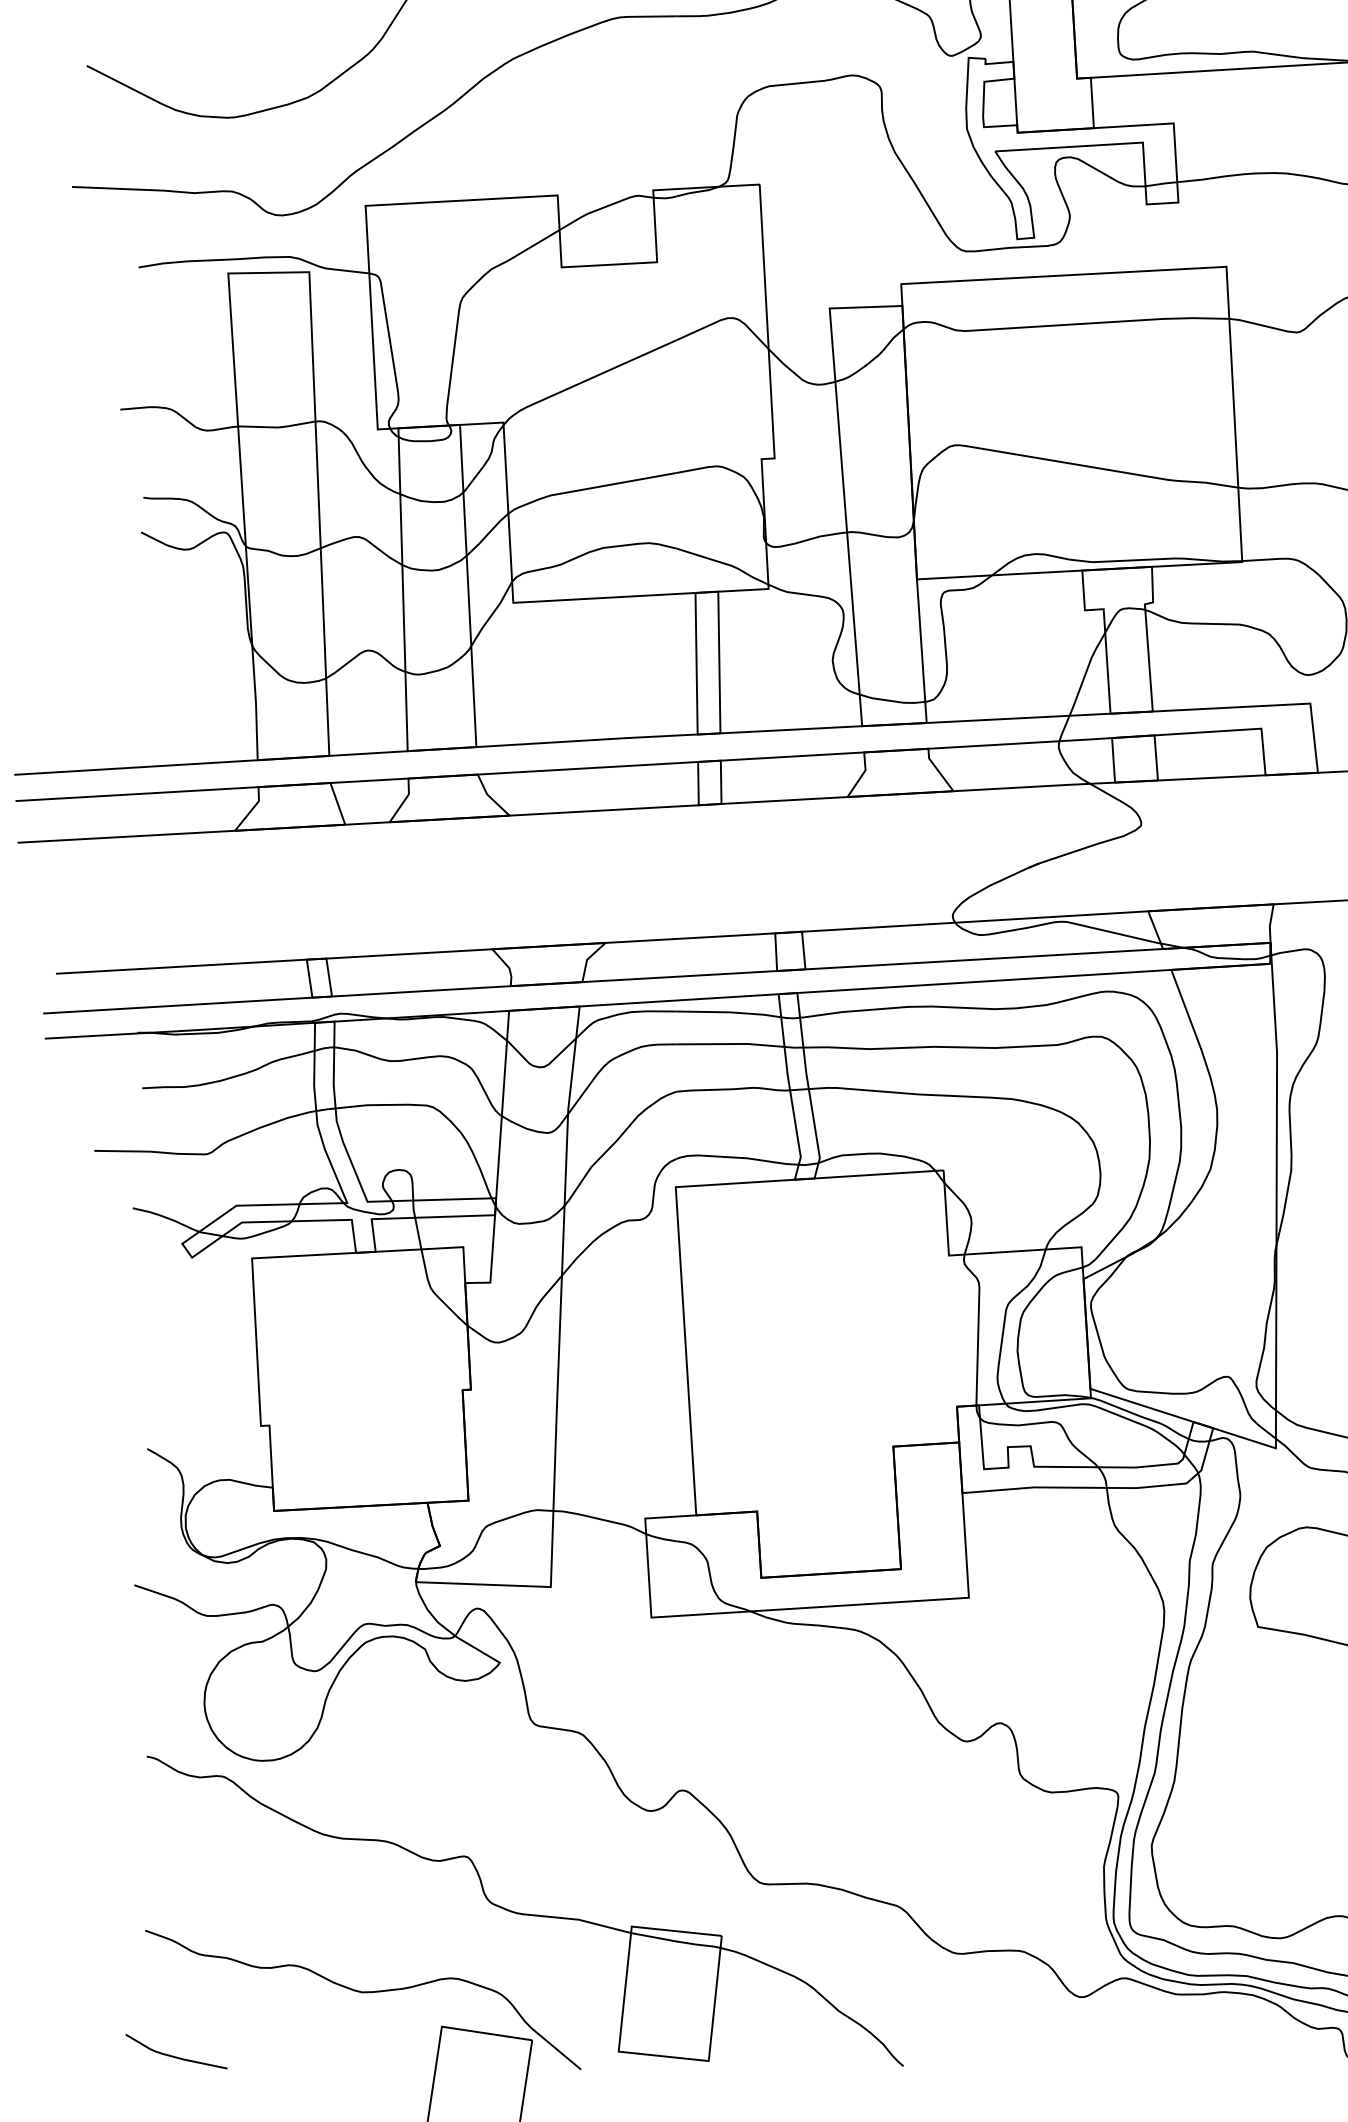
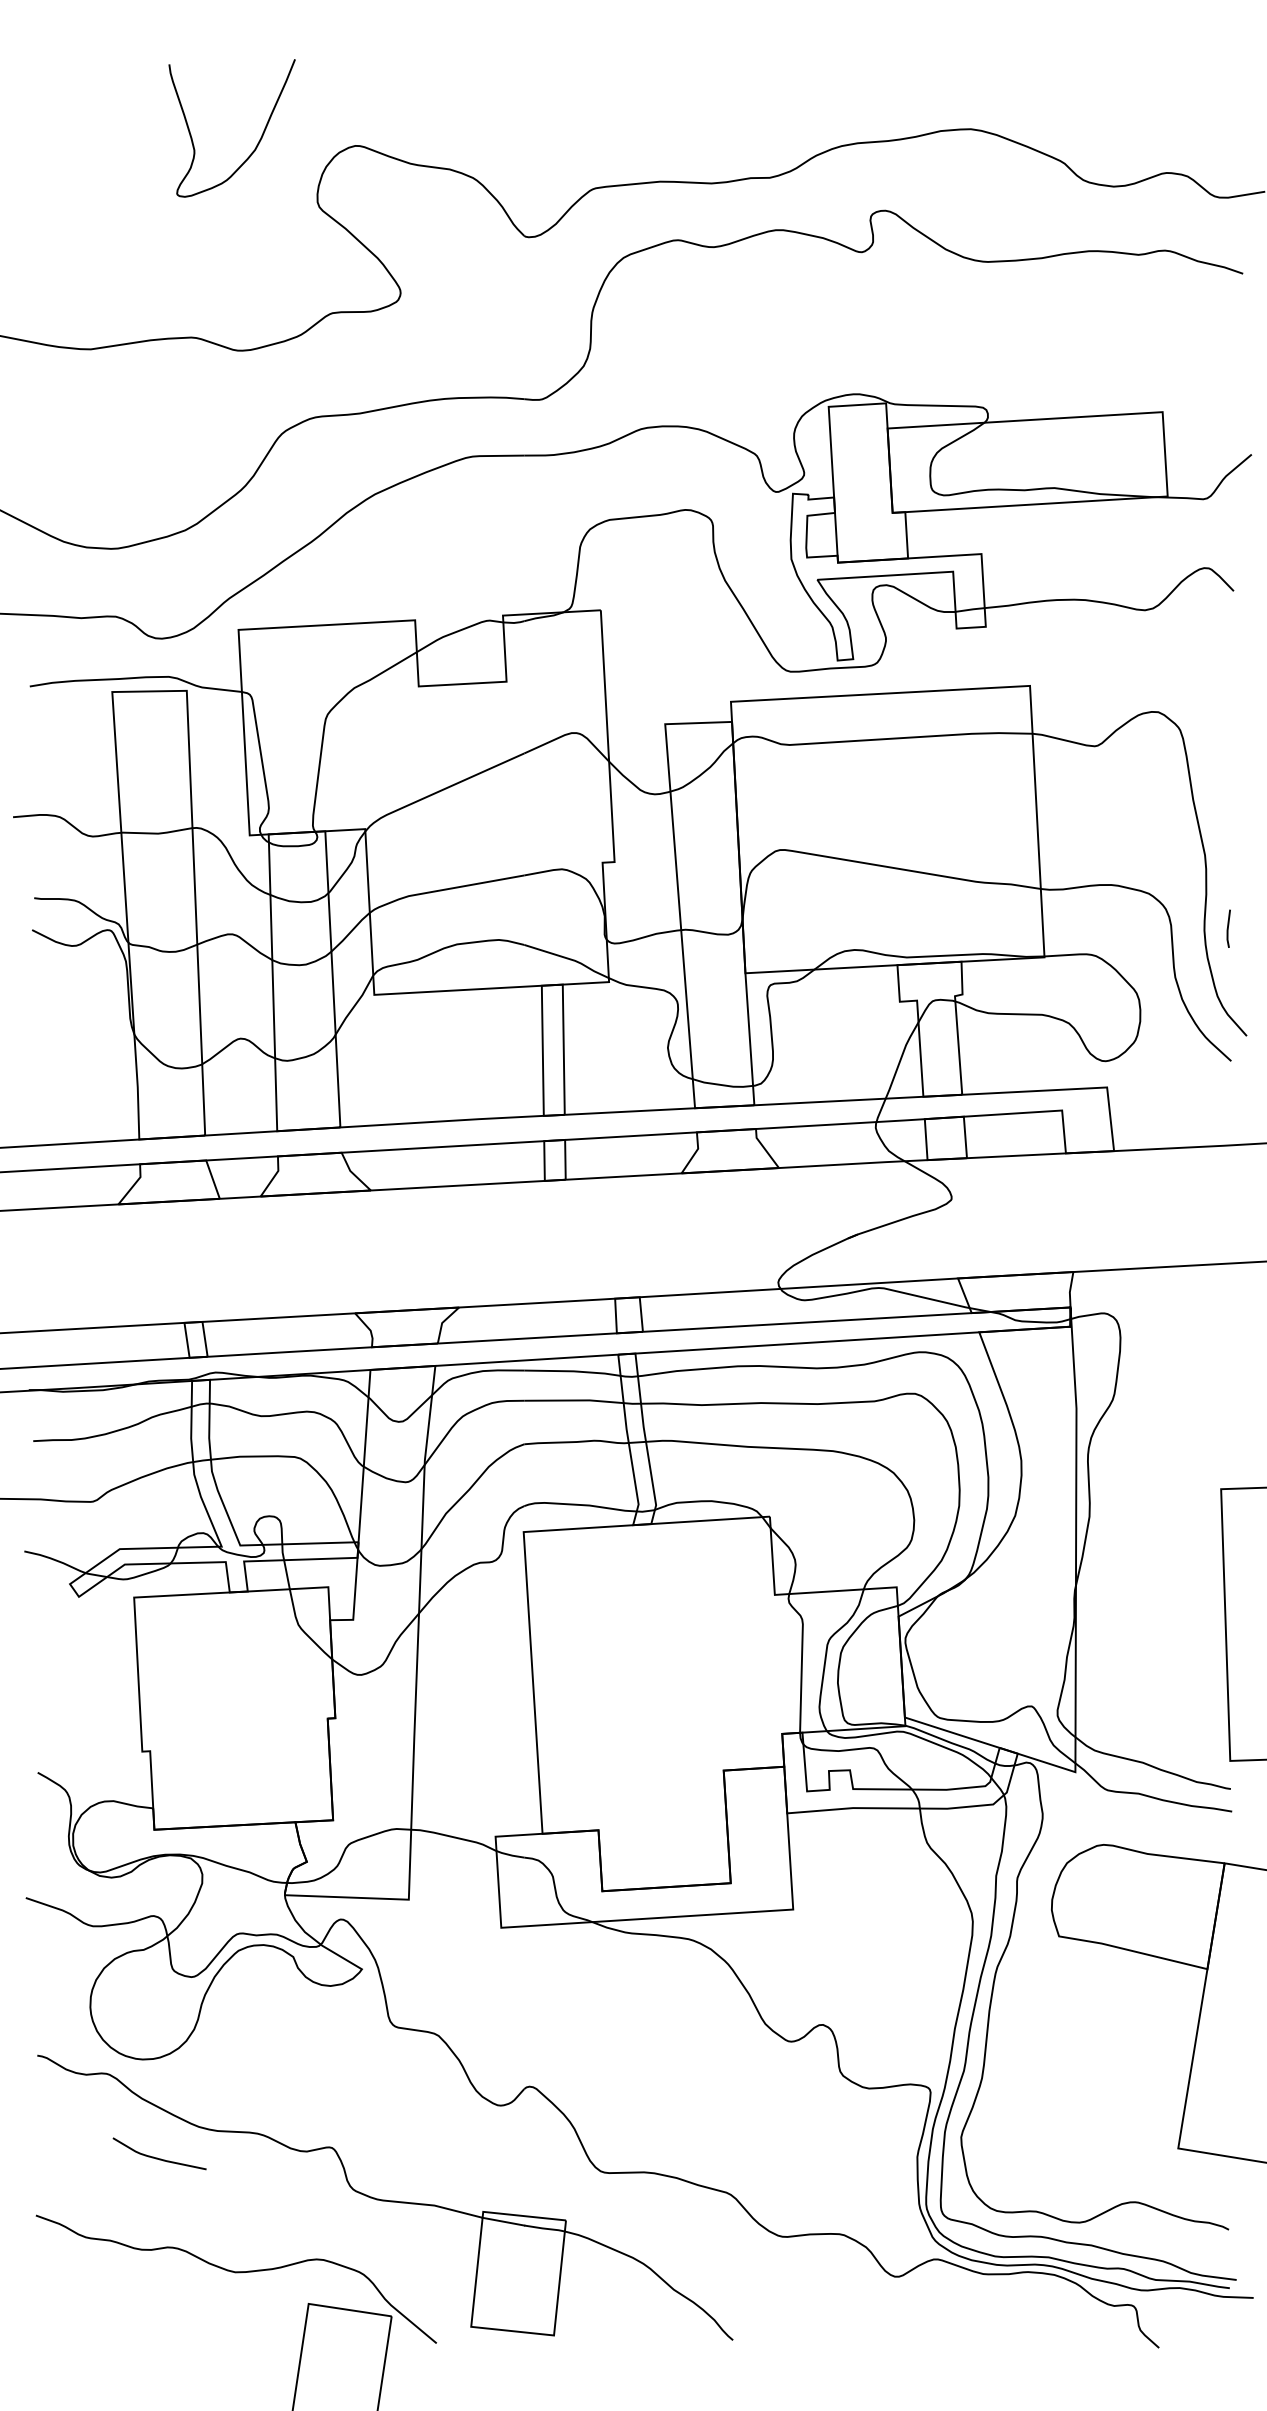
curve: (174, 2055) -> (157, 2157), moved

